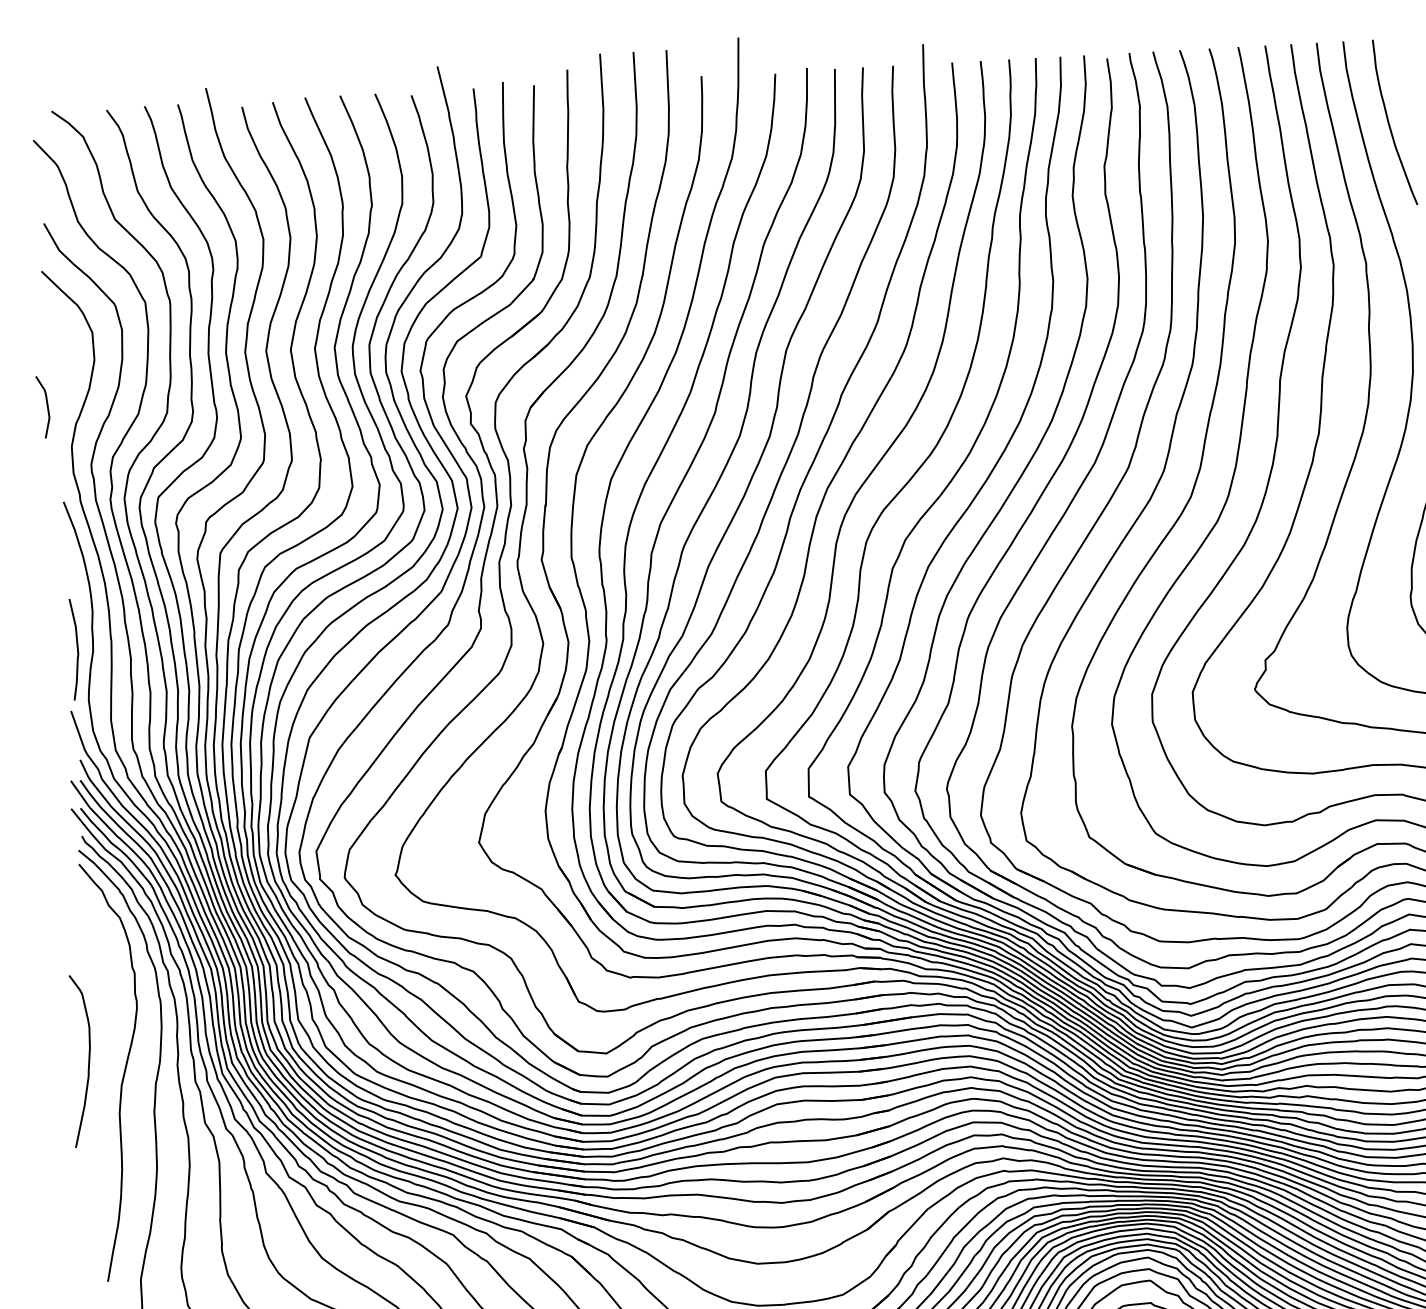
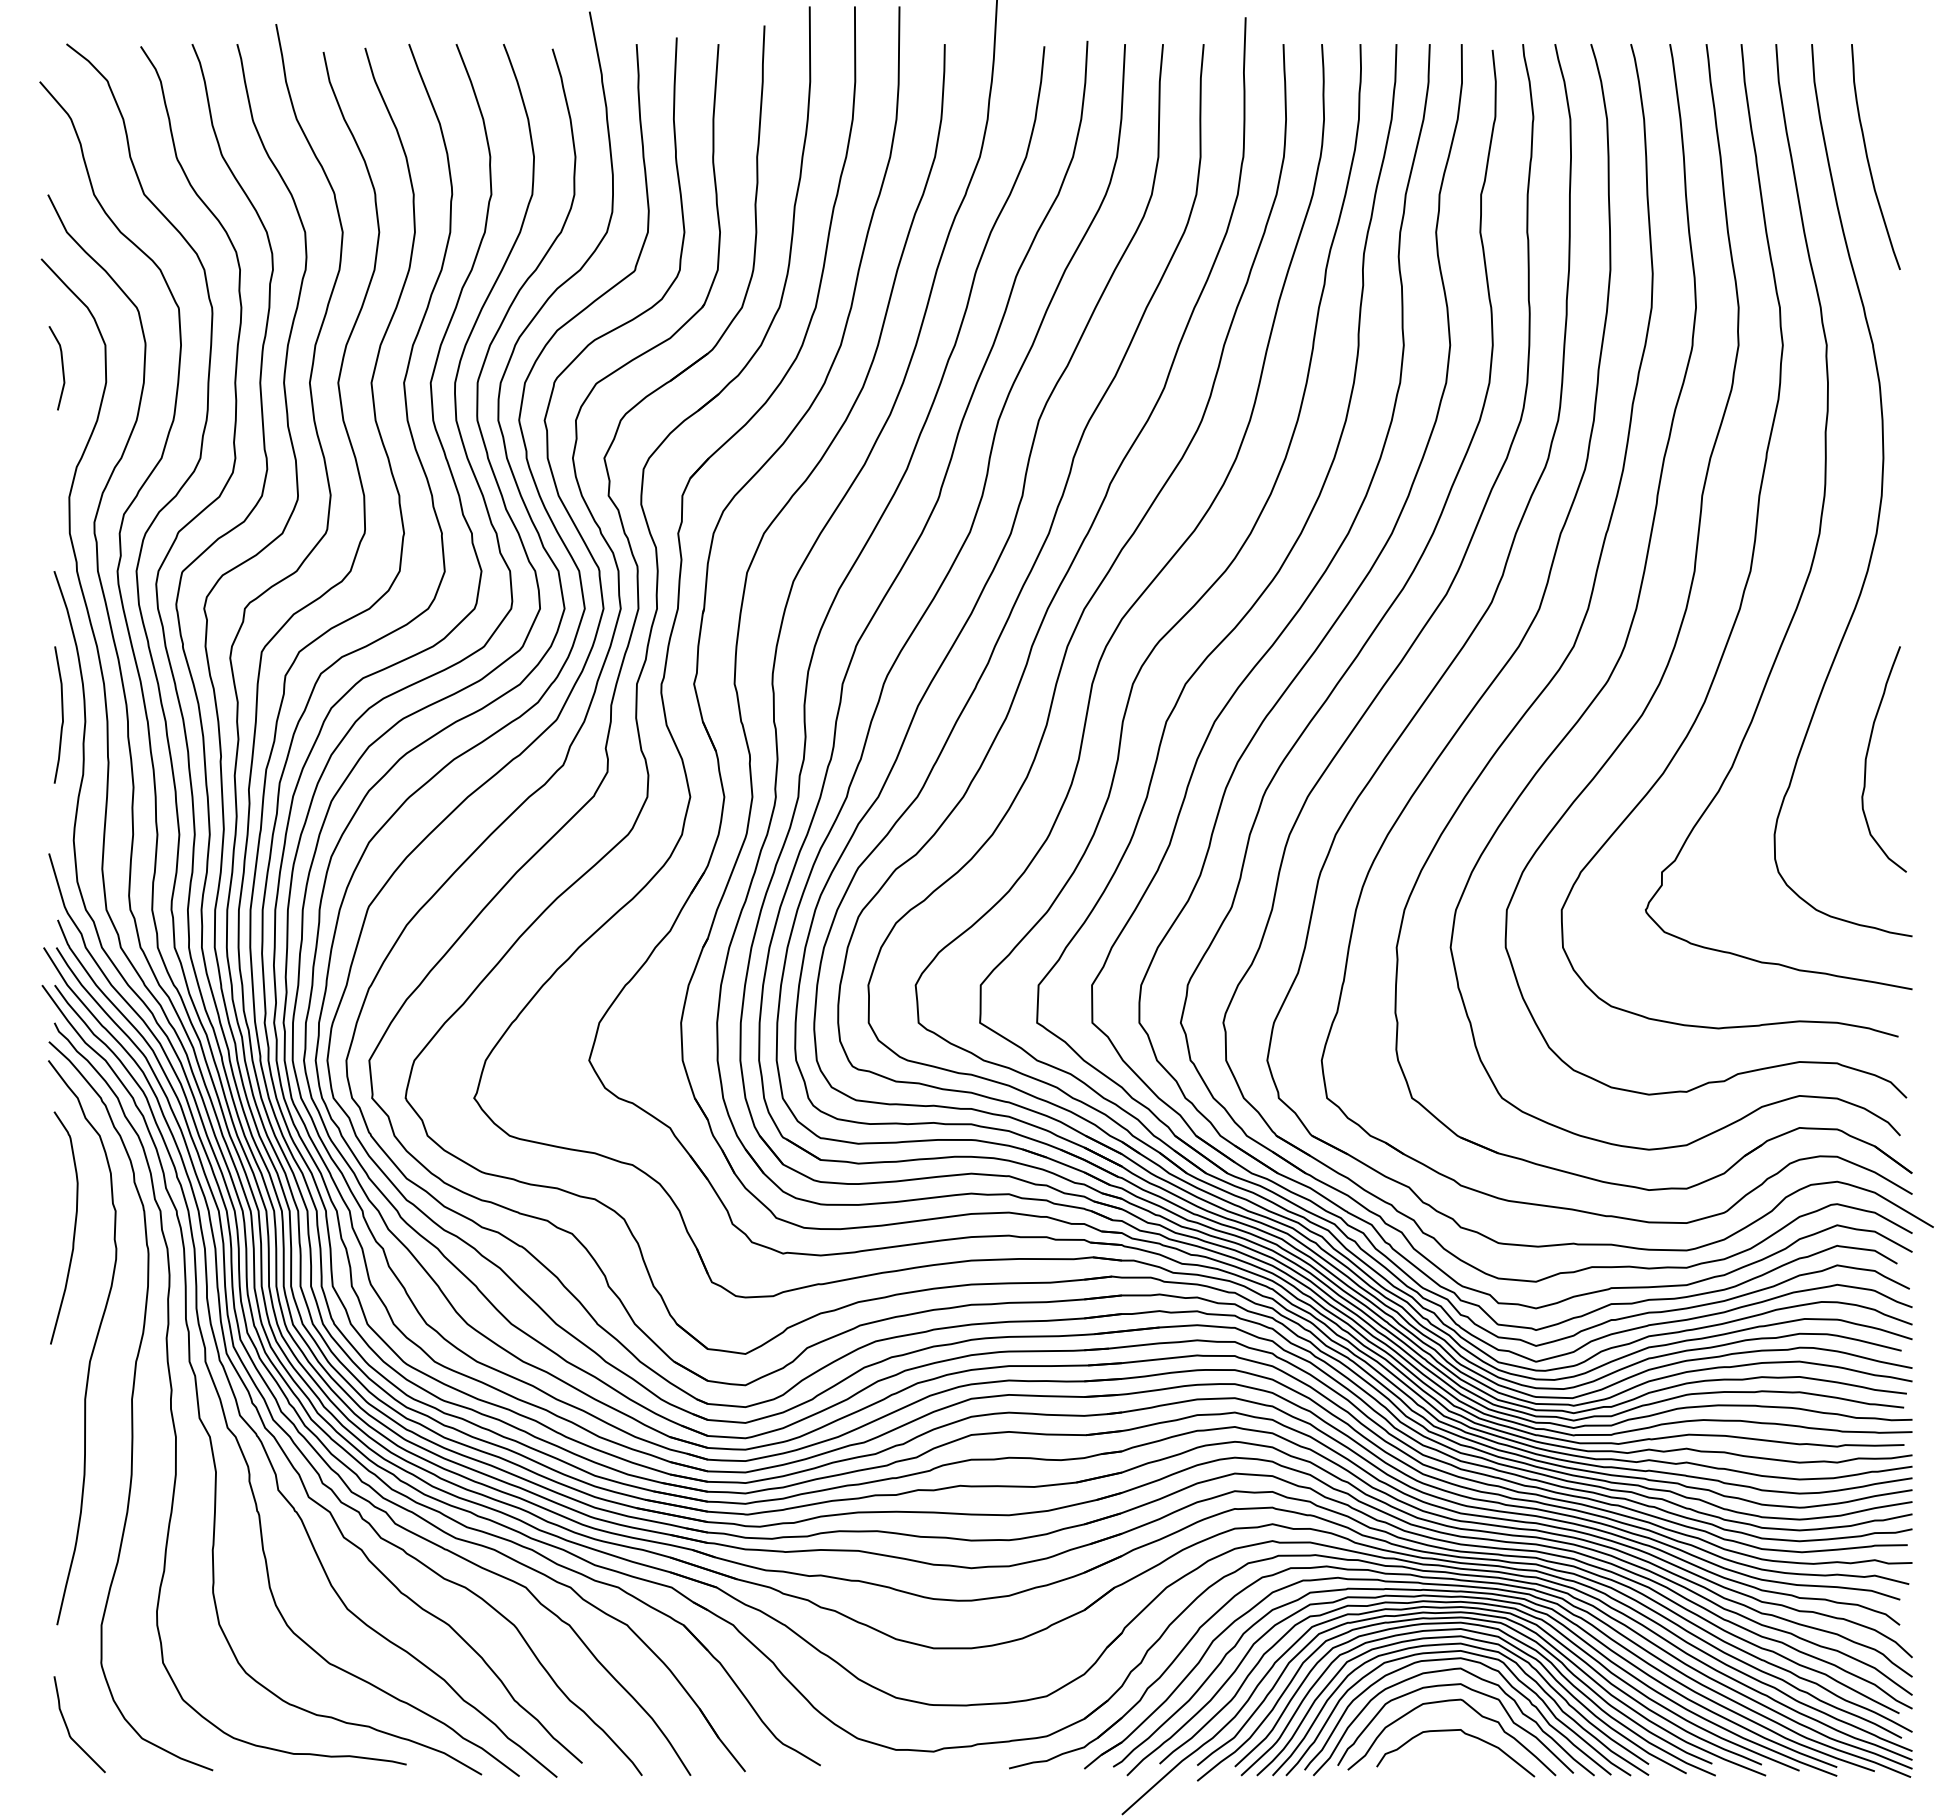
line: (46, 405) -> (61, 365), moved
curve: (76, 649) -> (61, 714), moved
curve: (88, 1062) -> (73, 1230), moved

